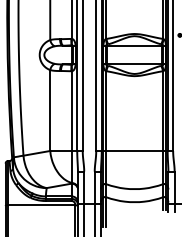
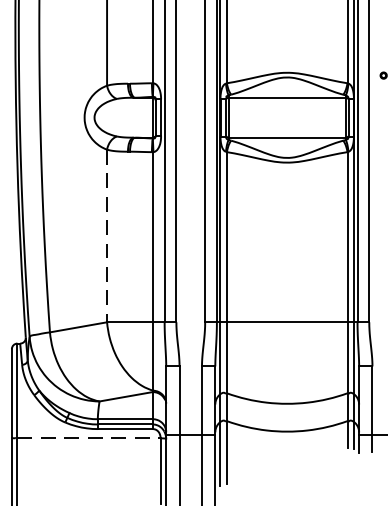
line: (50, 111) -> (107, 238), solid -> dashed
line: (41, 205) -> (88, 438), solid -> dashed

